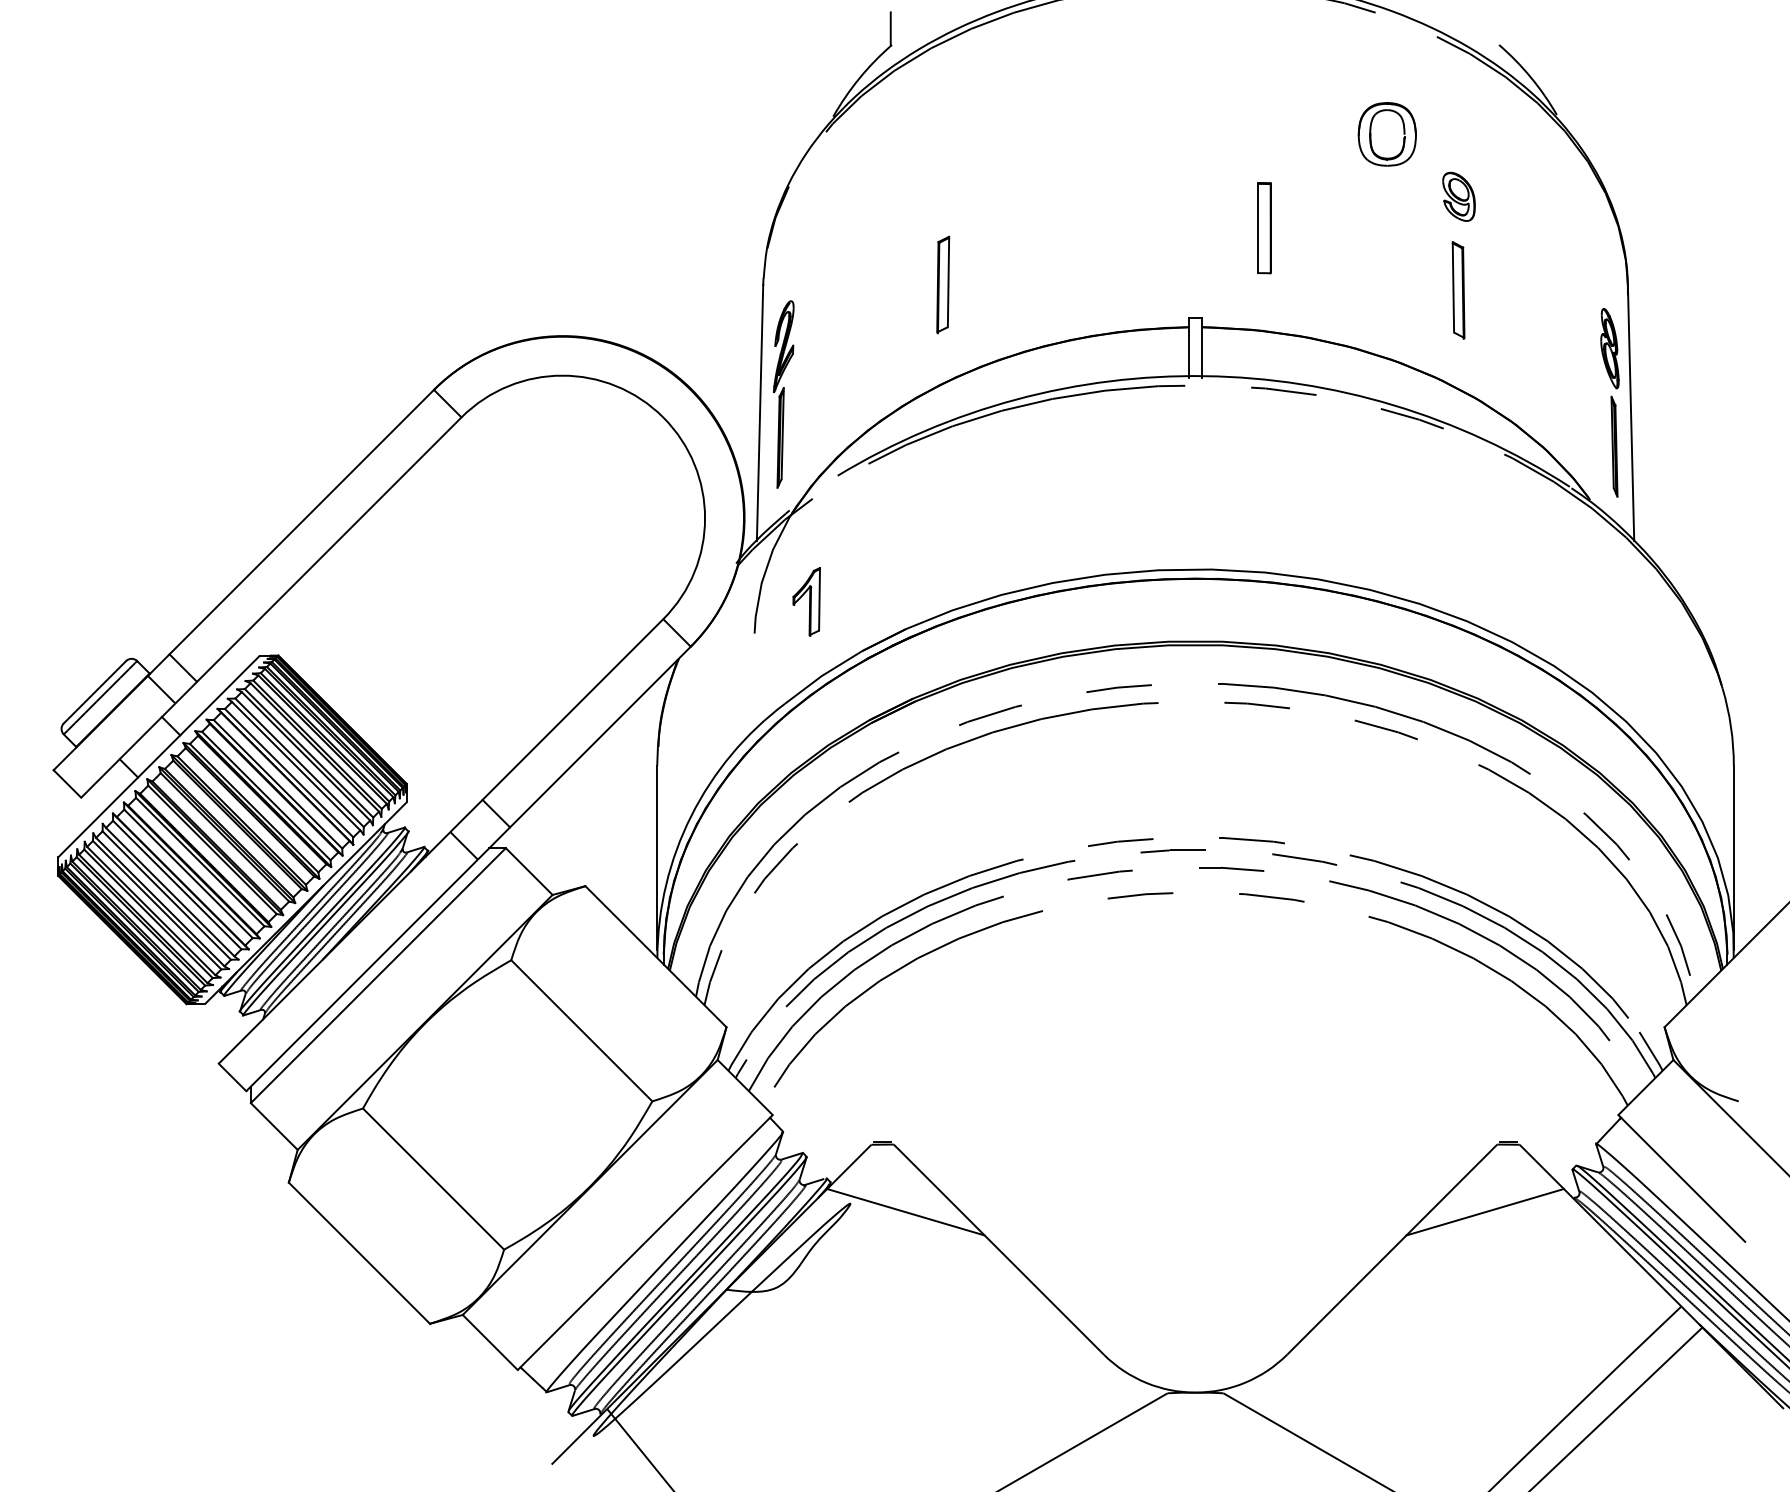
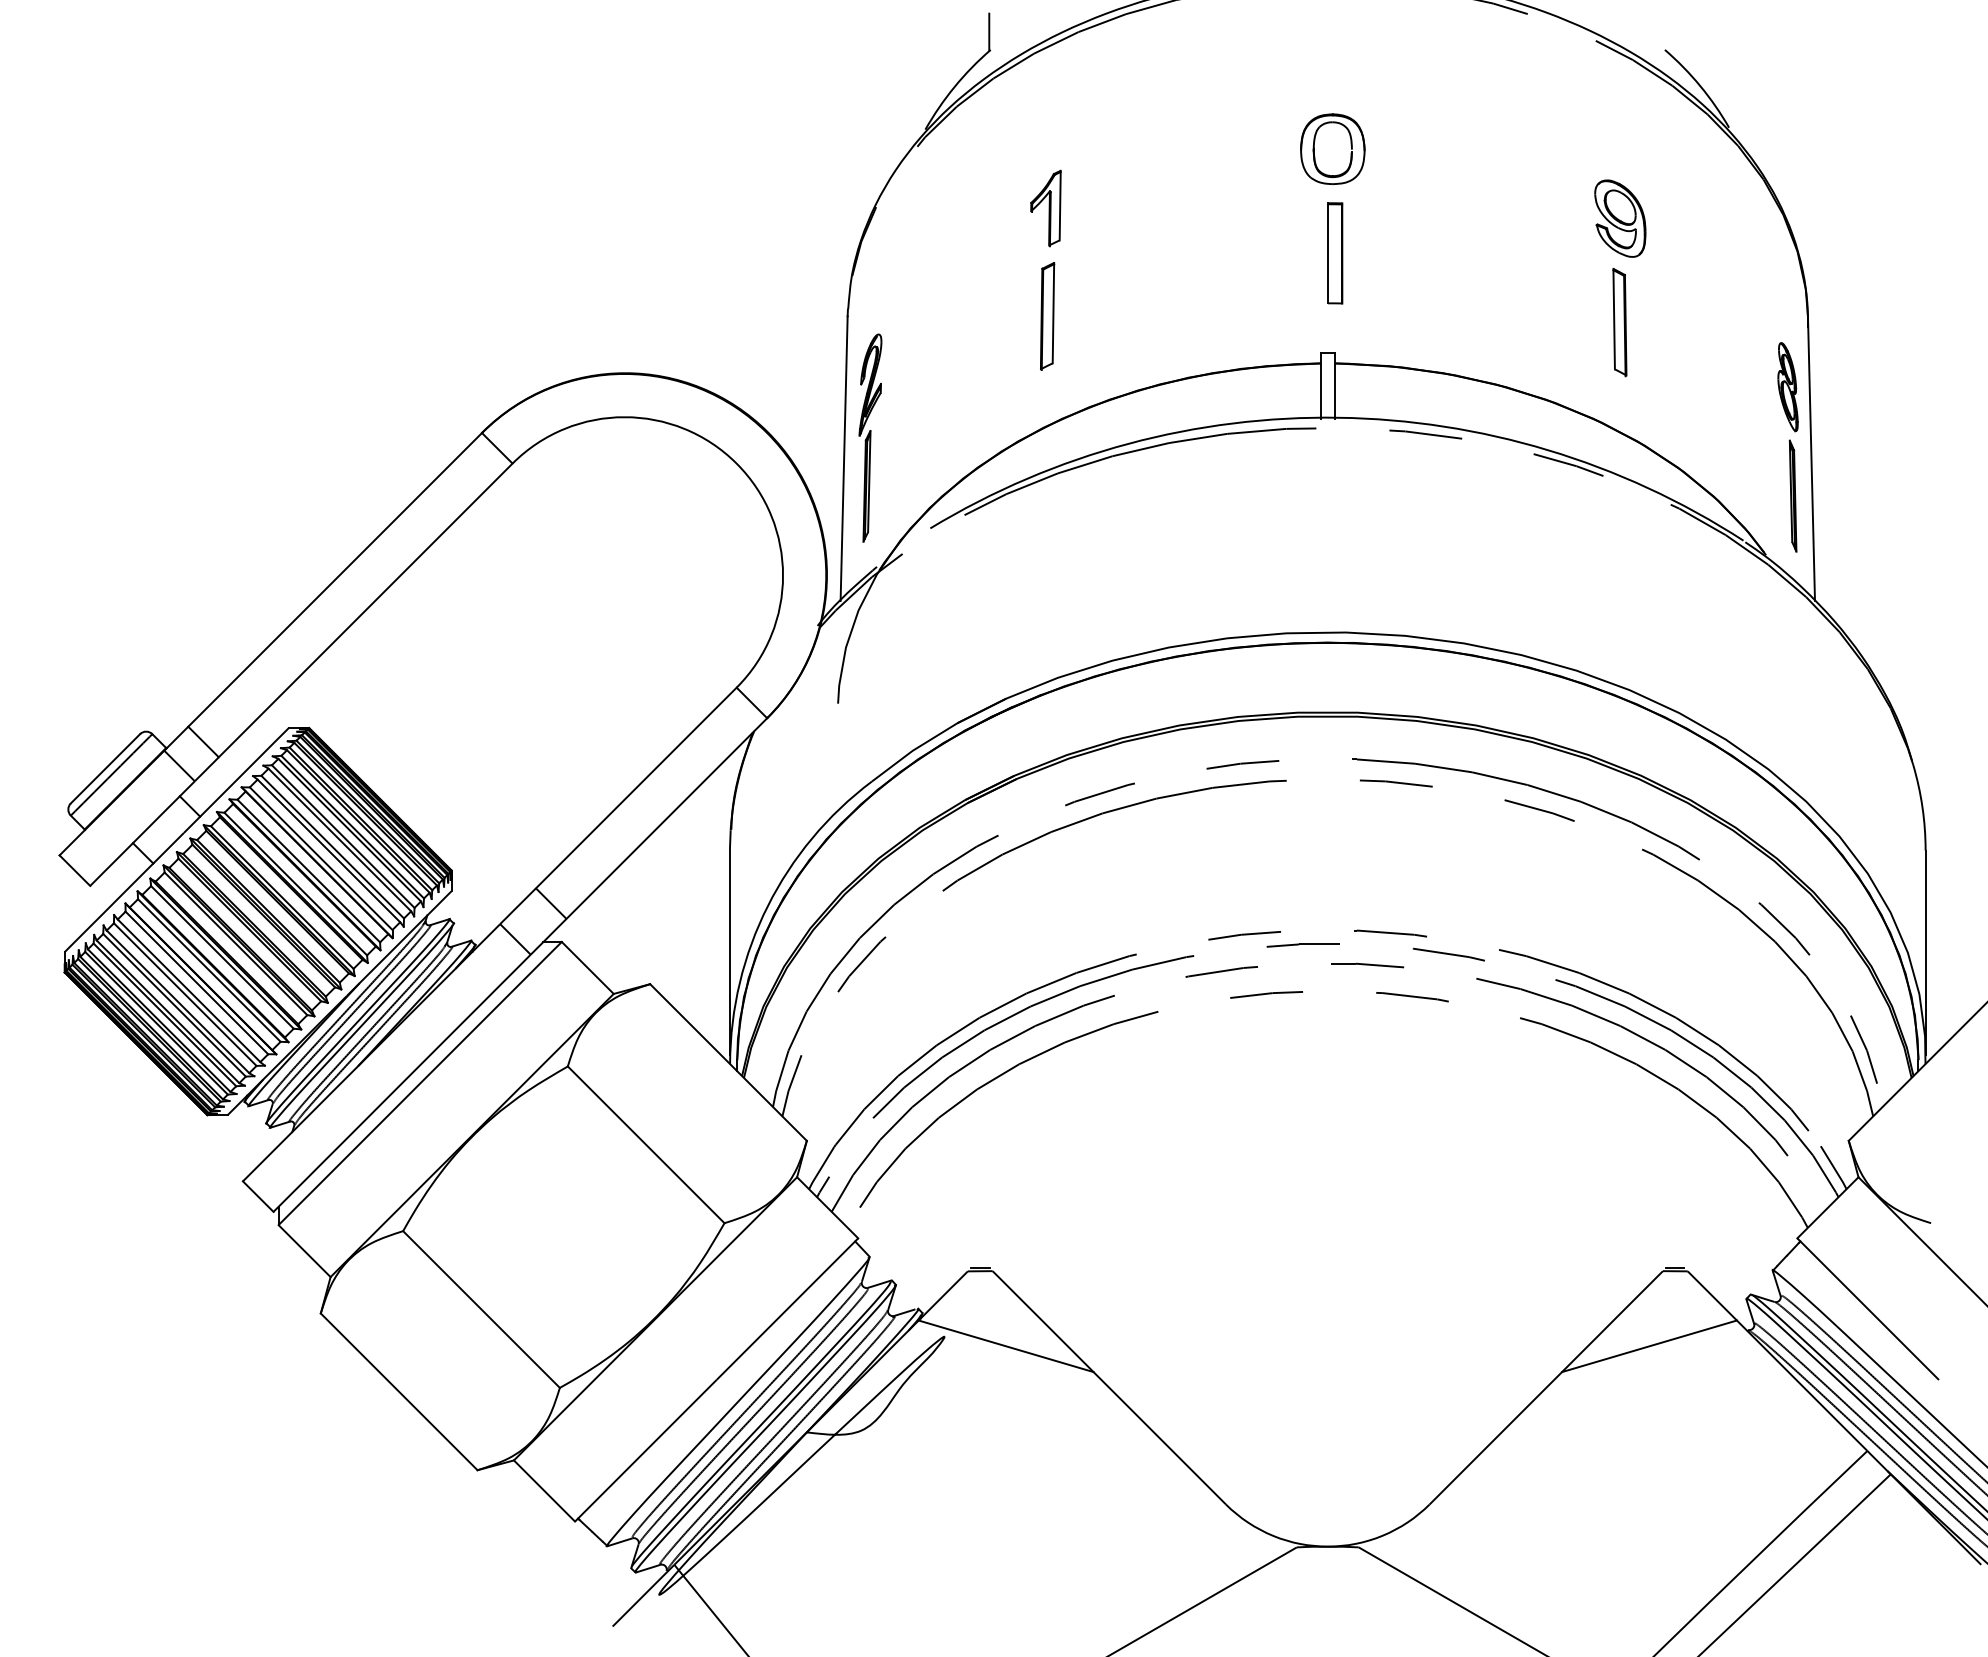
part: (1387, 133) -> (1332, 148), moved
part: (1459, 196) -> (1620, 218), size x1.43
part: (1264, 228) -> (1335, 253), moved
part: (806, 601) -> (1045, 208), moved

